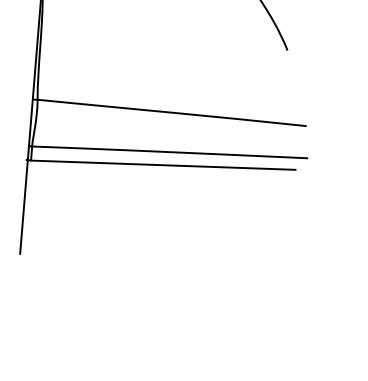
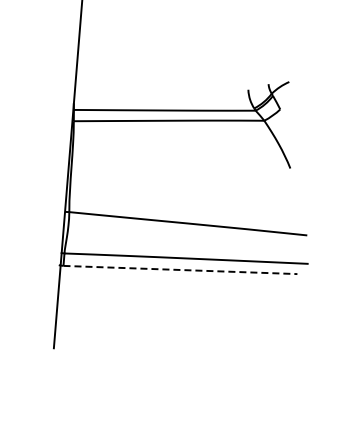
line: (163, 165) -> (180, 270), solid -> dashed

